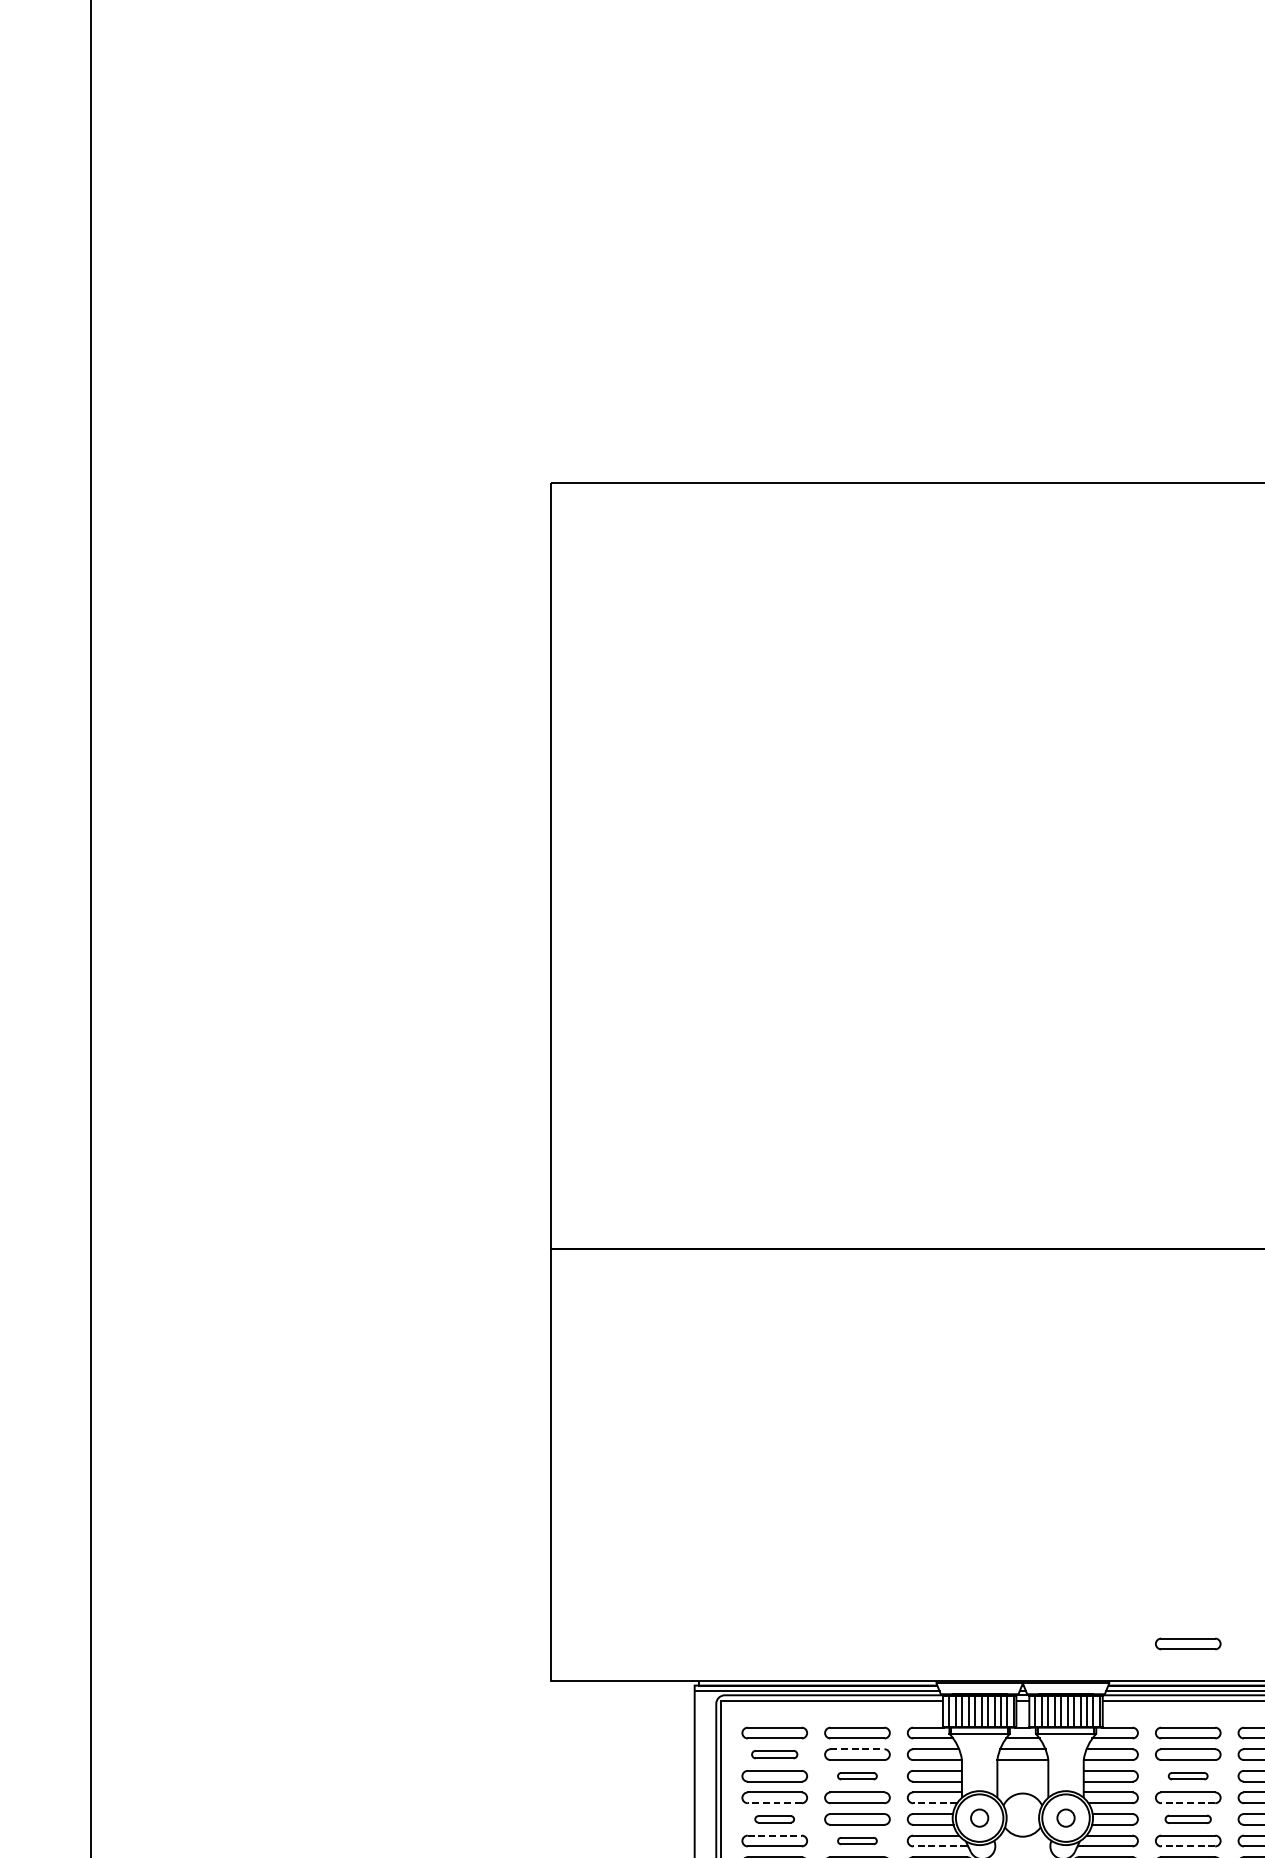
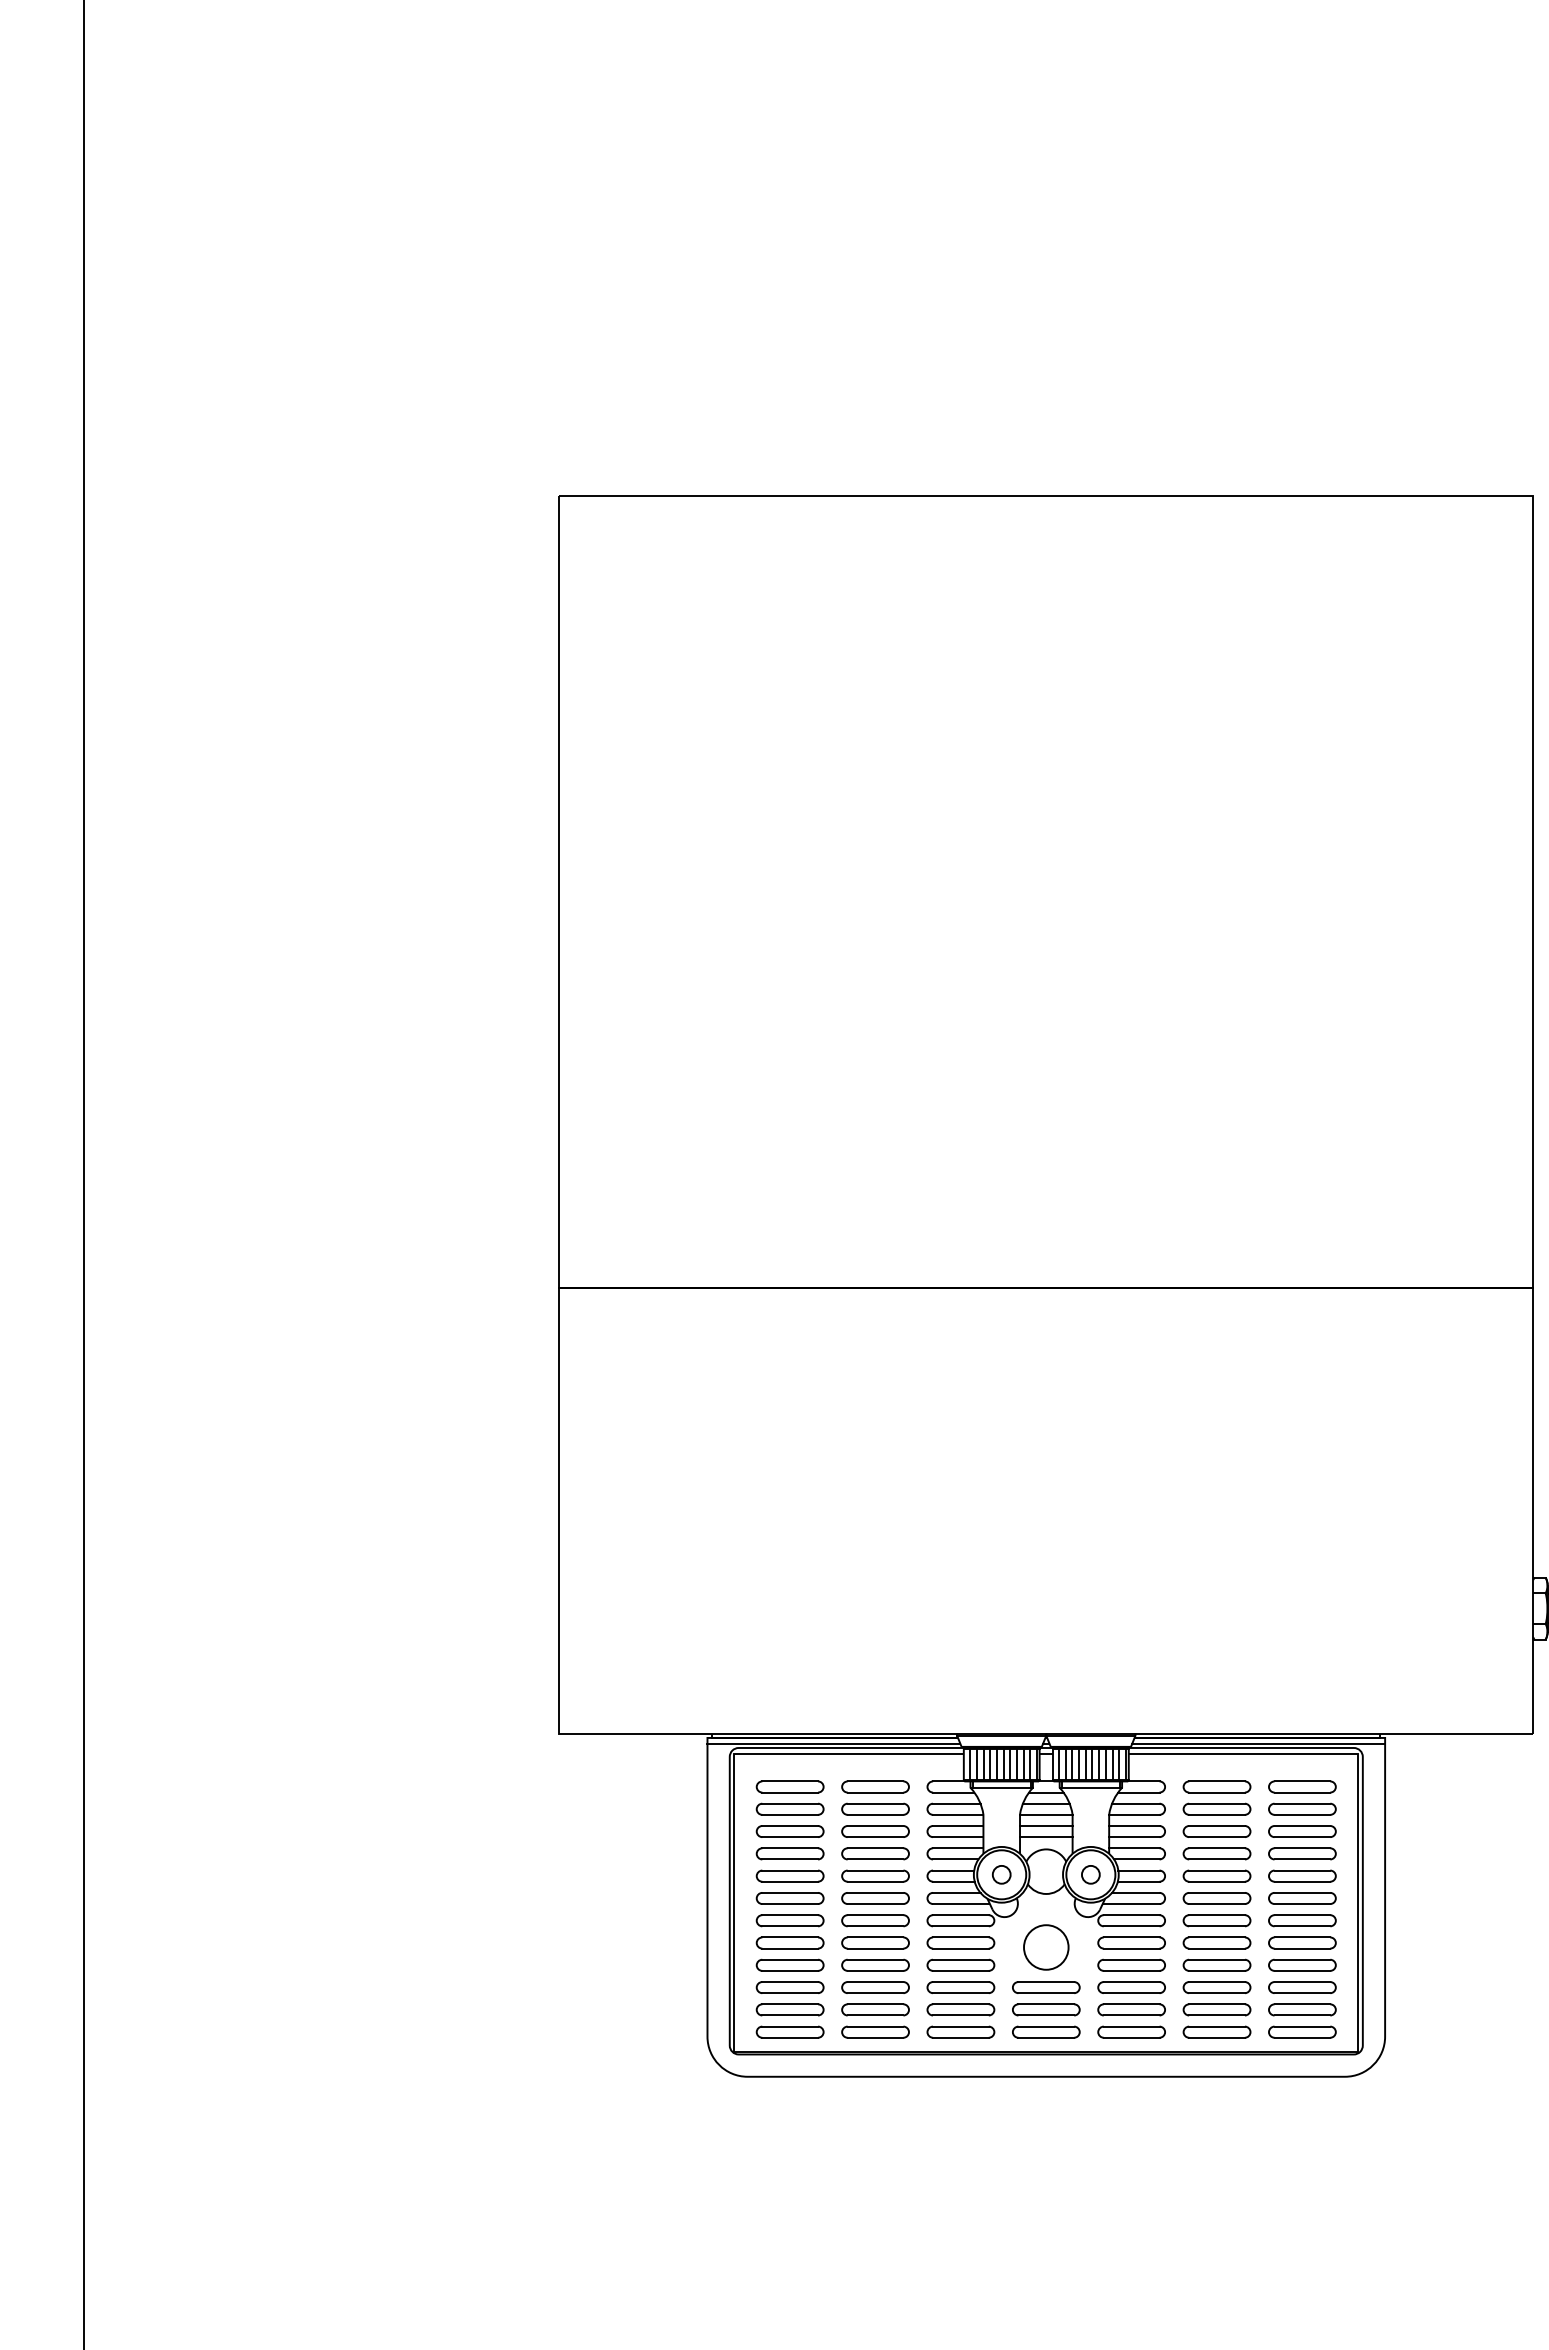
part: (1187, 1643) -> (1216, 1694), removed
line: (857, 1749) -> (875, 1803), dashed -> solid
part: (774, 1753) -> (789, 1808), size x1.43
line: (1023, 1771) -> (1046, 1826), added
part: (857, 1776) -> (875, 1831), size x1.67
part: (1187, 1776) -> (1216, 1831), size x1.67
line: (1023, 1781) -> (1046, 1837), added
line: (775, 1803) -> (790, 1859), dashed -> solid
line: (934, 1803) -> (955, 1859), dashed -> solid
line: (1188, 1803) -> (1217, 1859), dashed -> solid
part: (774, 1818) -> (789, 1875), size x1.67
part: (1187, 1818) -> (1216, 1875), size x1.43
line: (775, 1835) -> (790, 1892), dashed -> solid
part: (857, 1841) -> (875, 1898), size x1.67
line: (939, 1846) -> (960, 1904), dashed -> solid
line: (1188, 1846) -> (1217, 1904), dashed -> solid

